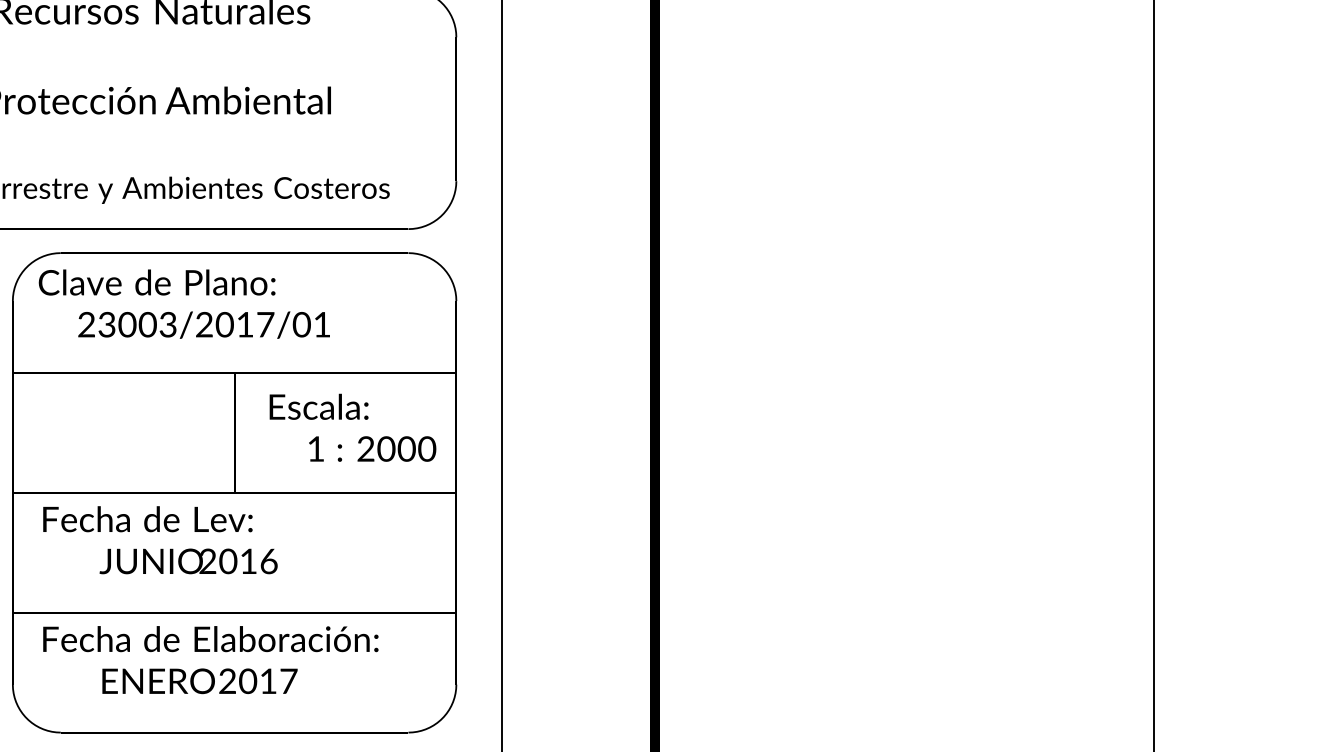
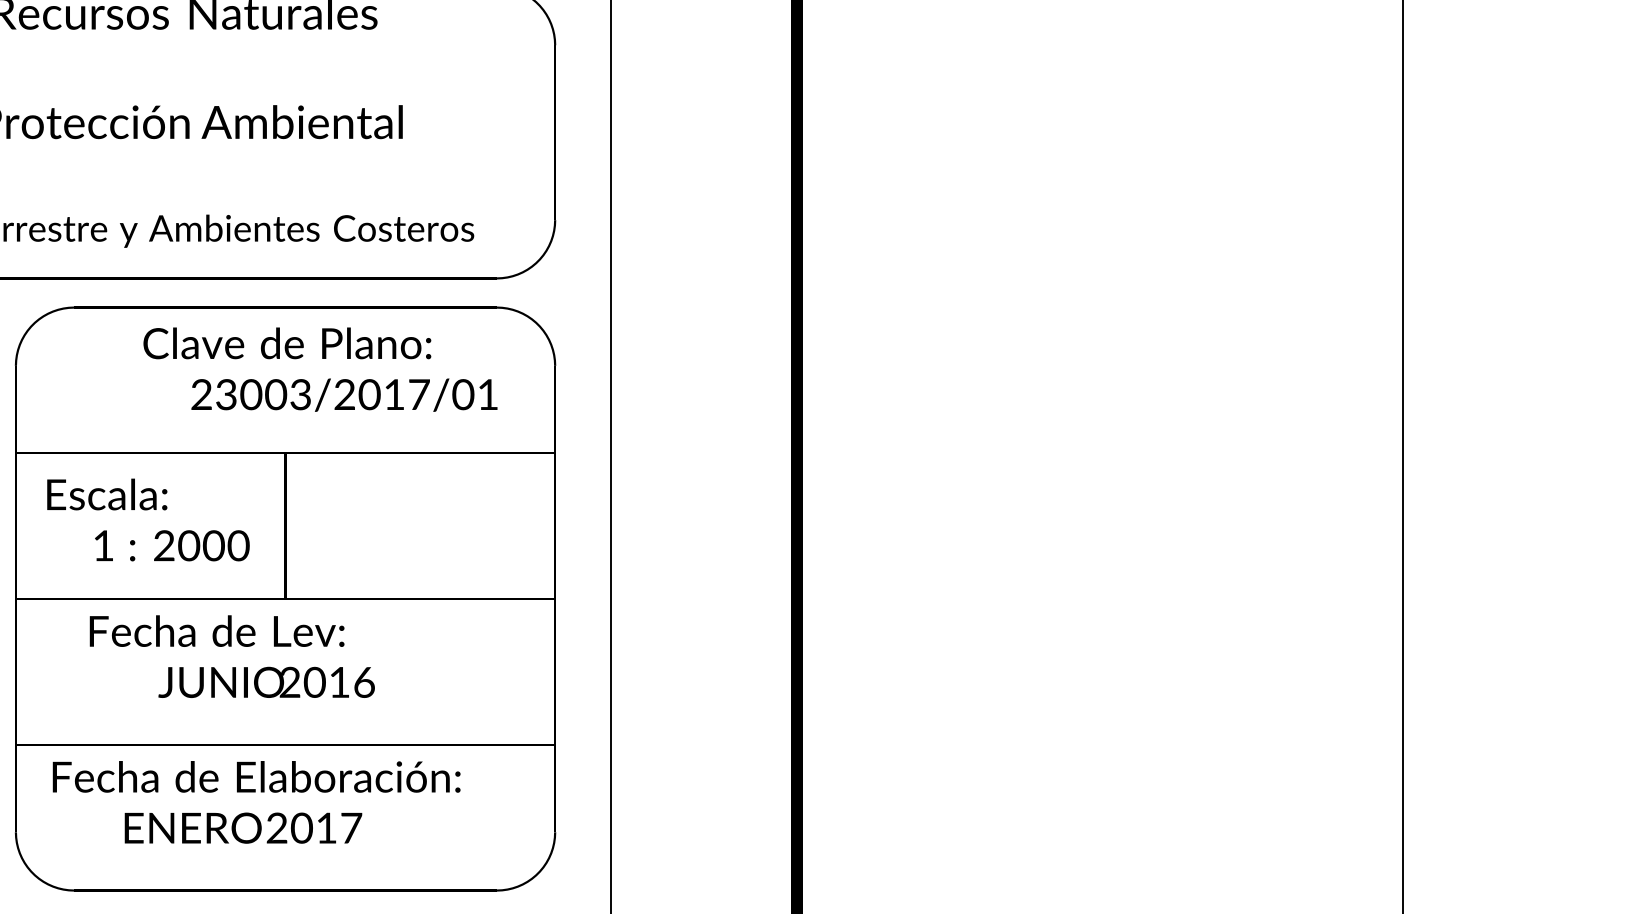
text: (184, 304) -> (320, 369), moved
text: (353, 427) -> (148, 519), moved
text: (159, 540) -> (231, 656), moved

